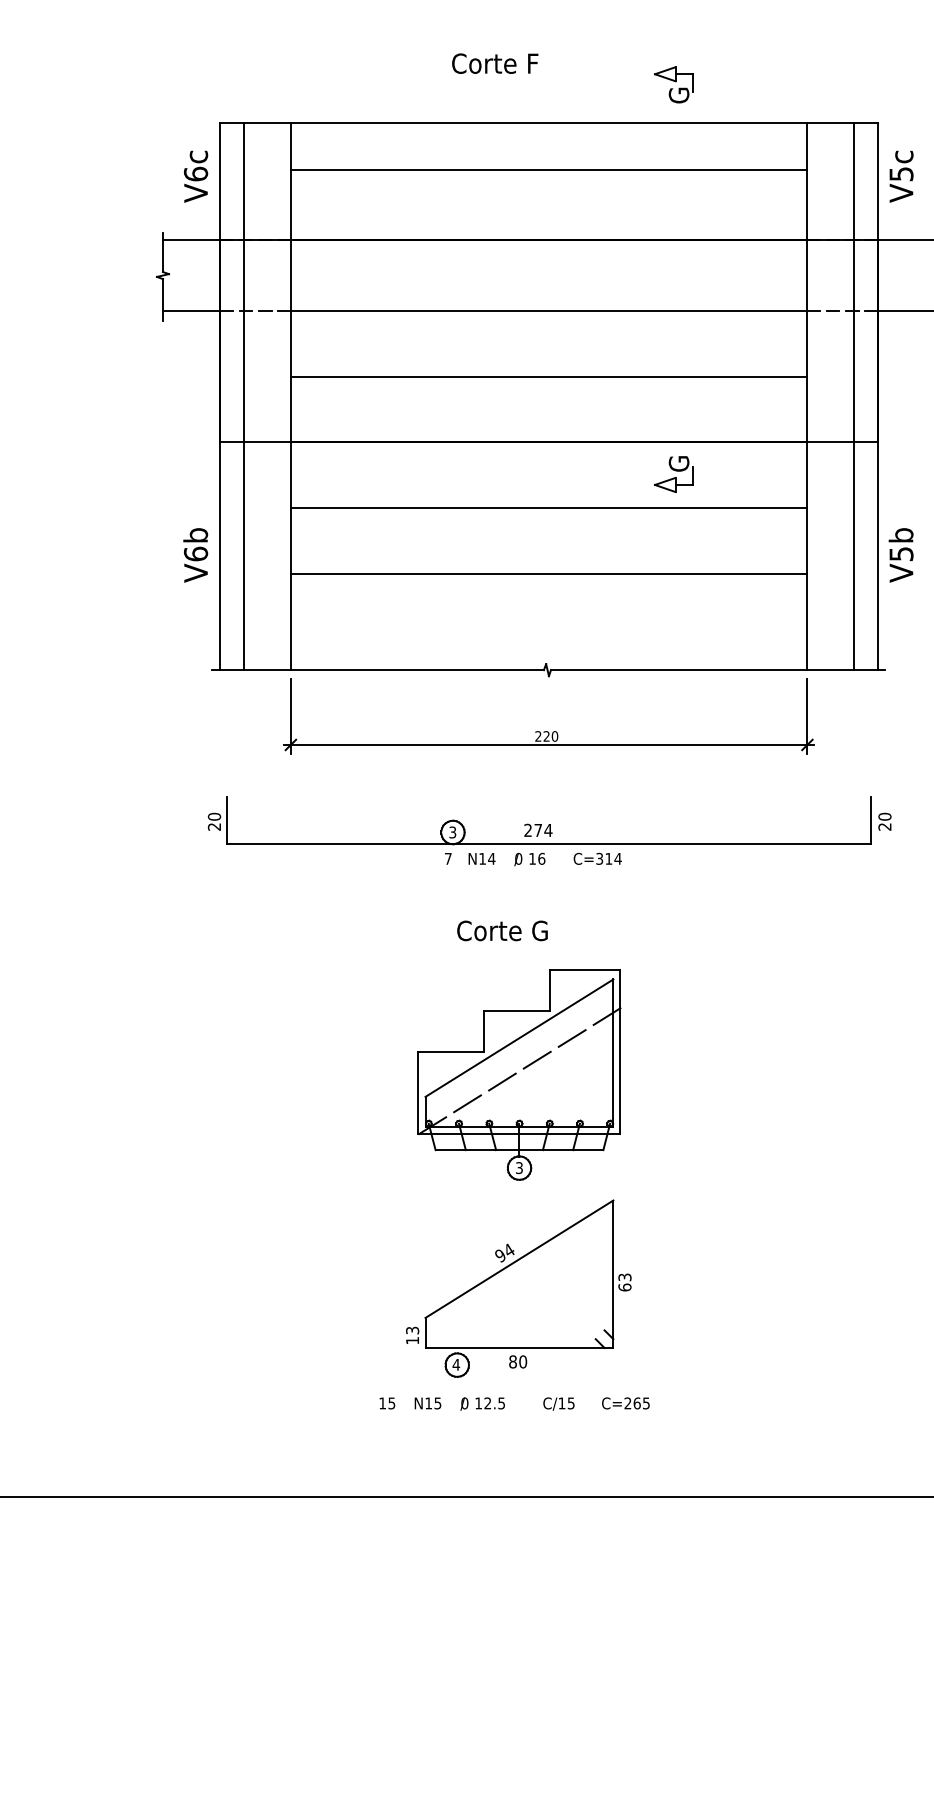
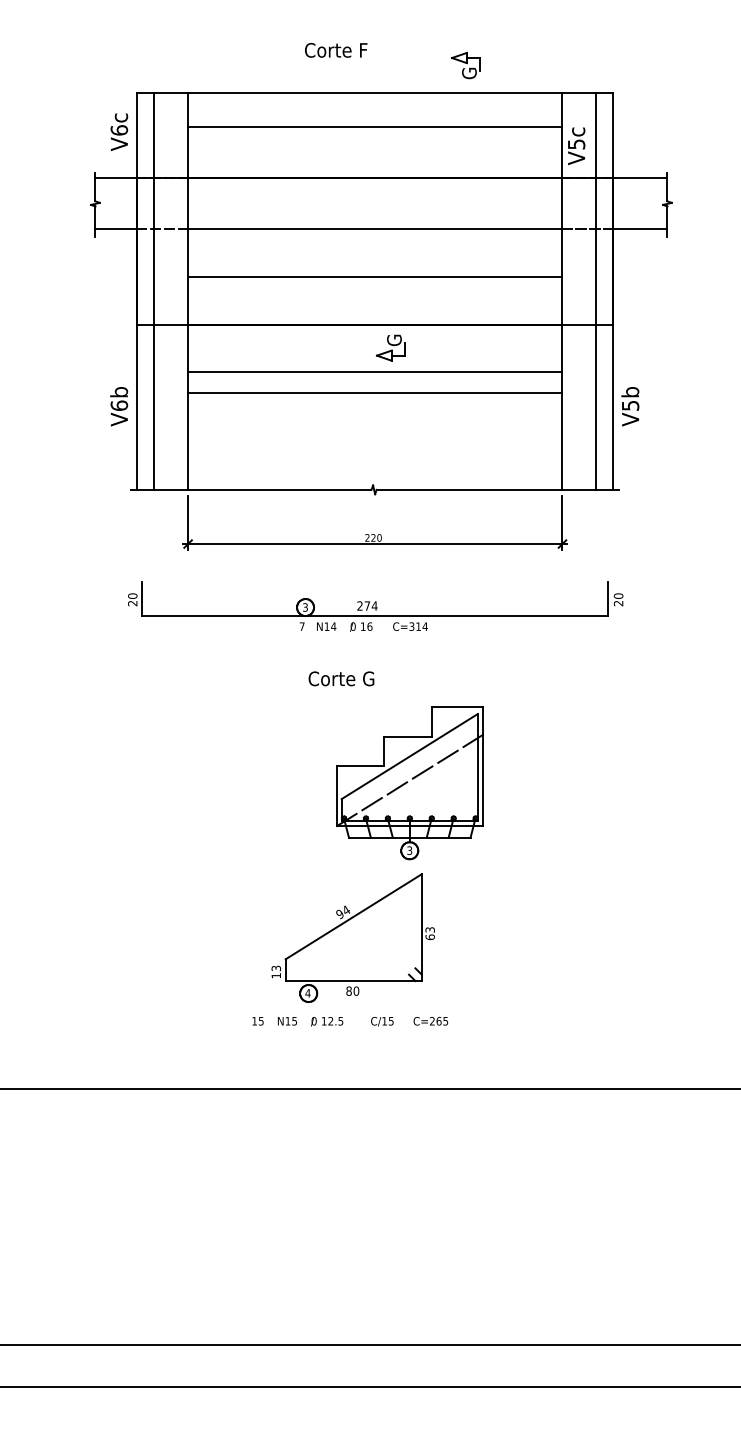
text: (901, 177) -> (576, 146), moved
part: (673, 473) -> (390, 347), moved
line: (549, 574) -> (375, 393), moved
part: (519, 1075) -> (409, 783), moved

